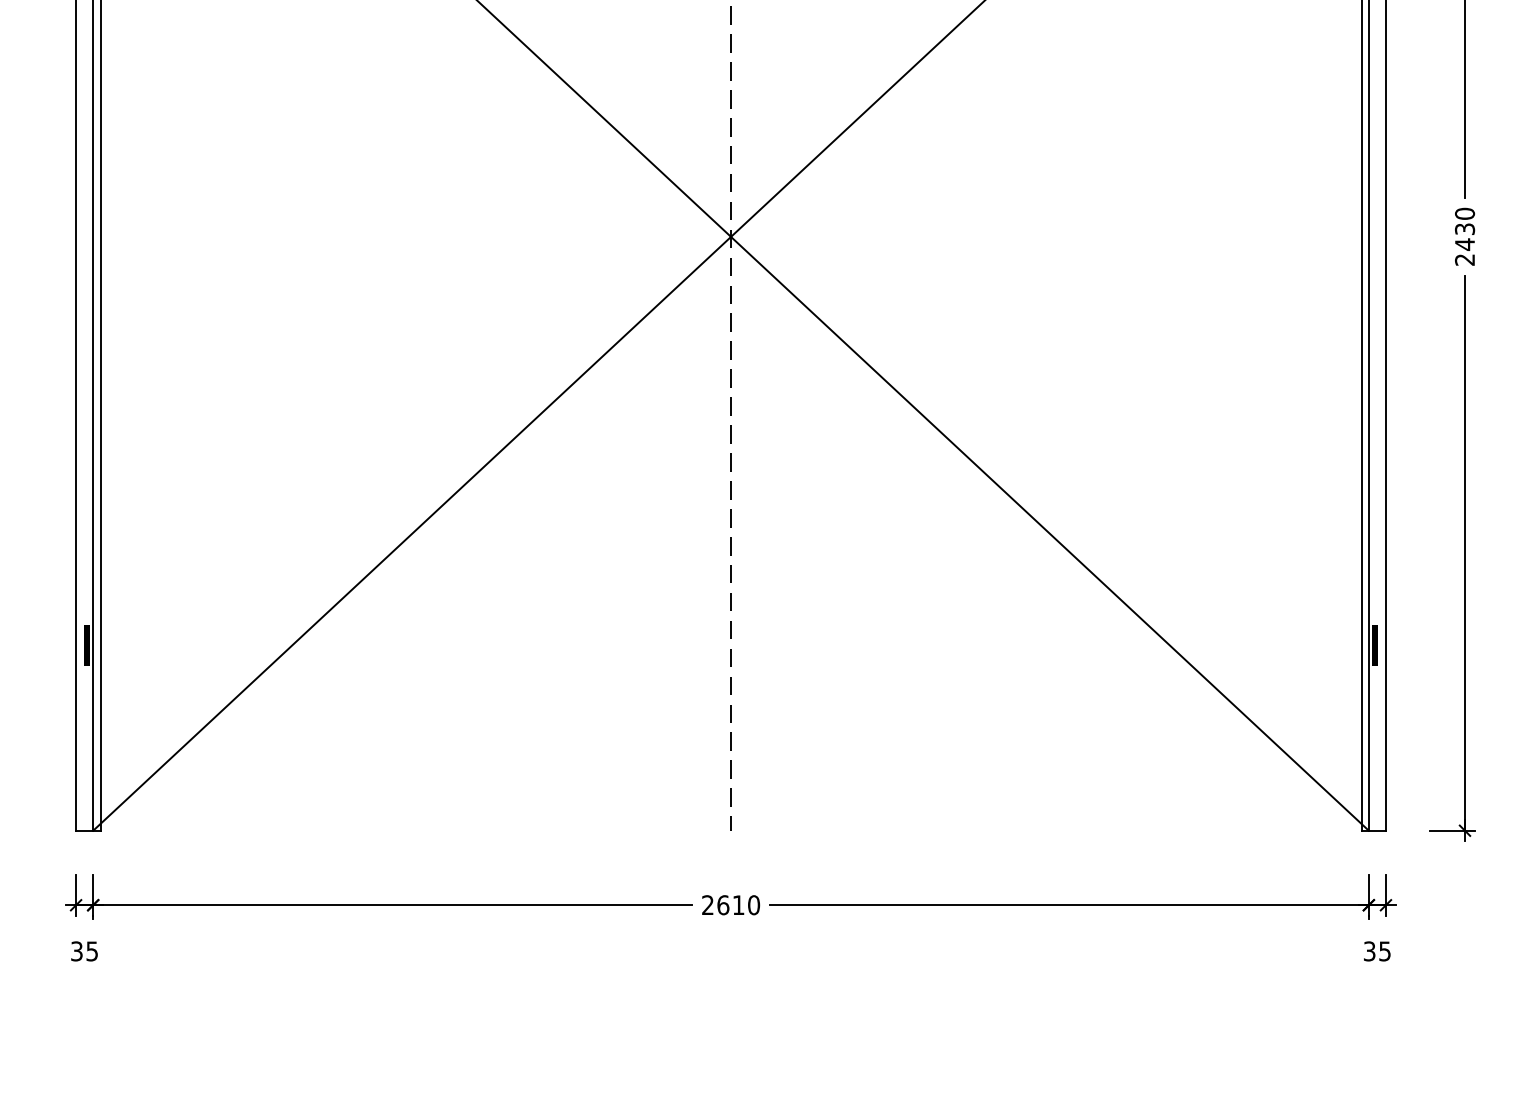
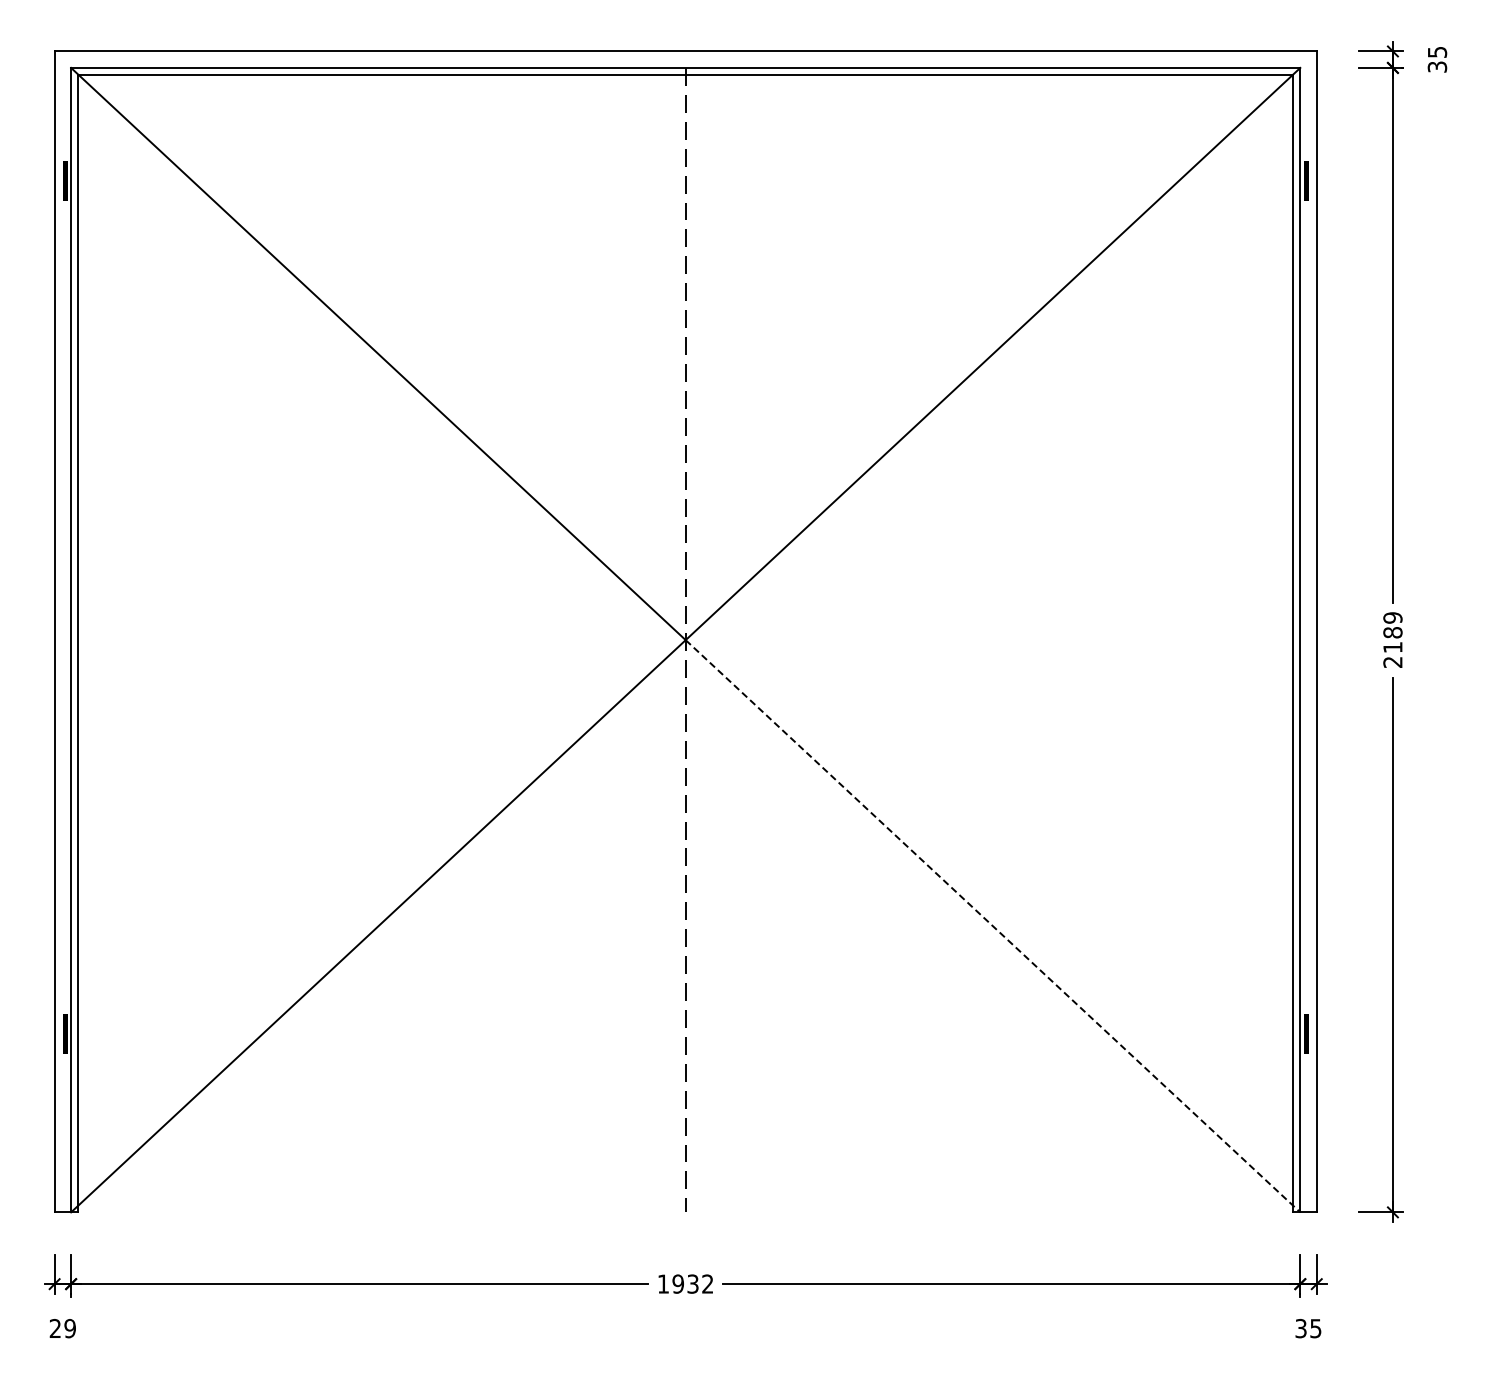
text: (1464, 228) -> (1392, 632), 2430 -> 2189
line: (1050, 534) -> (993, 926), solid -> dashed
text: (730, 904) -> (685, 1283), 2610 -> 1932
text: (84, 951) -> (62, 1328), 35 -> 29

